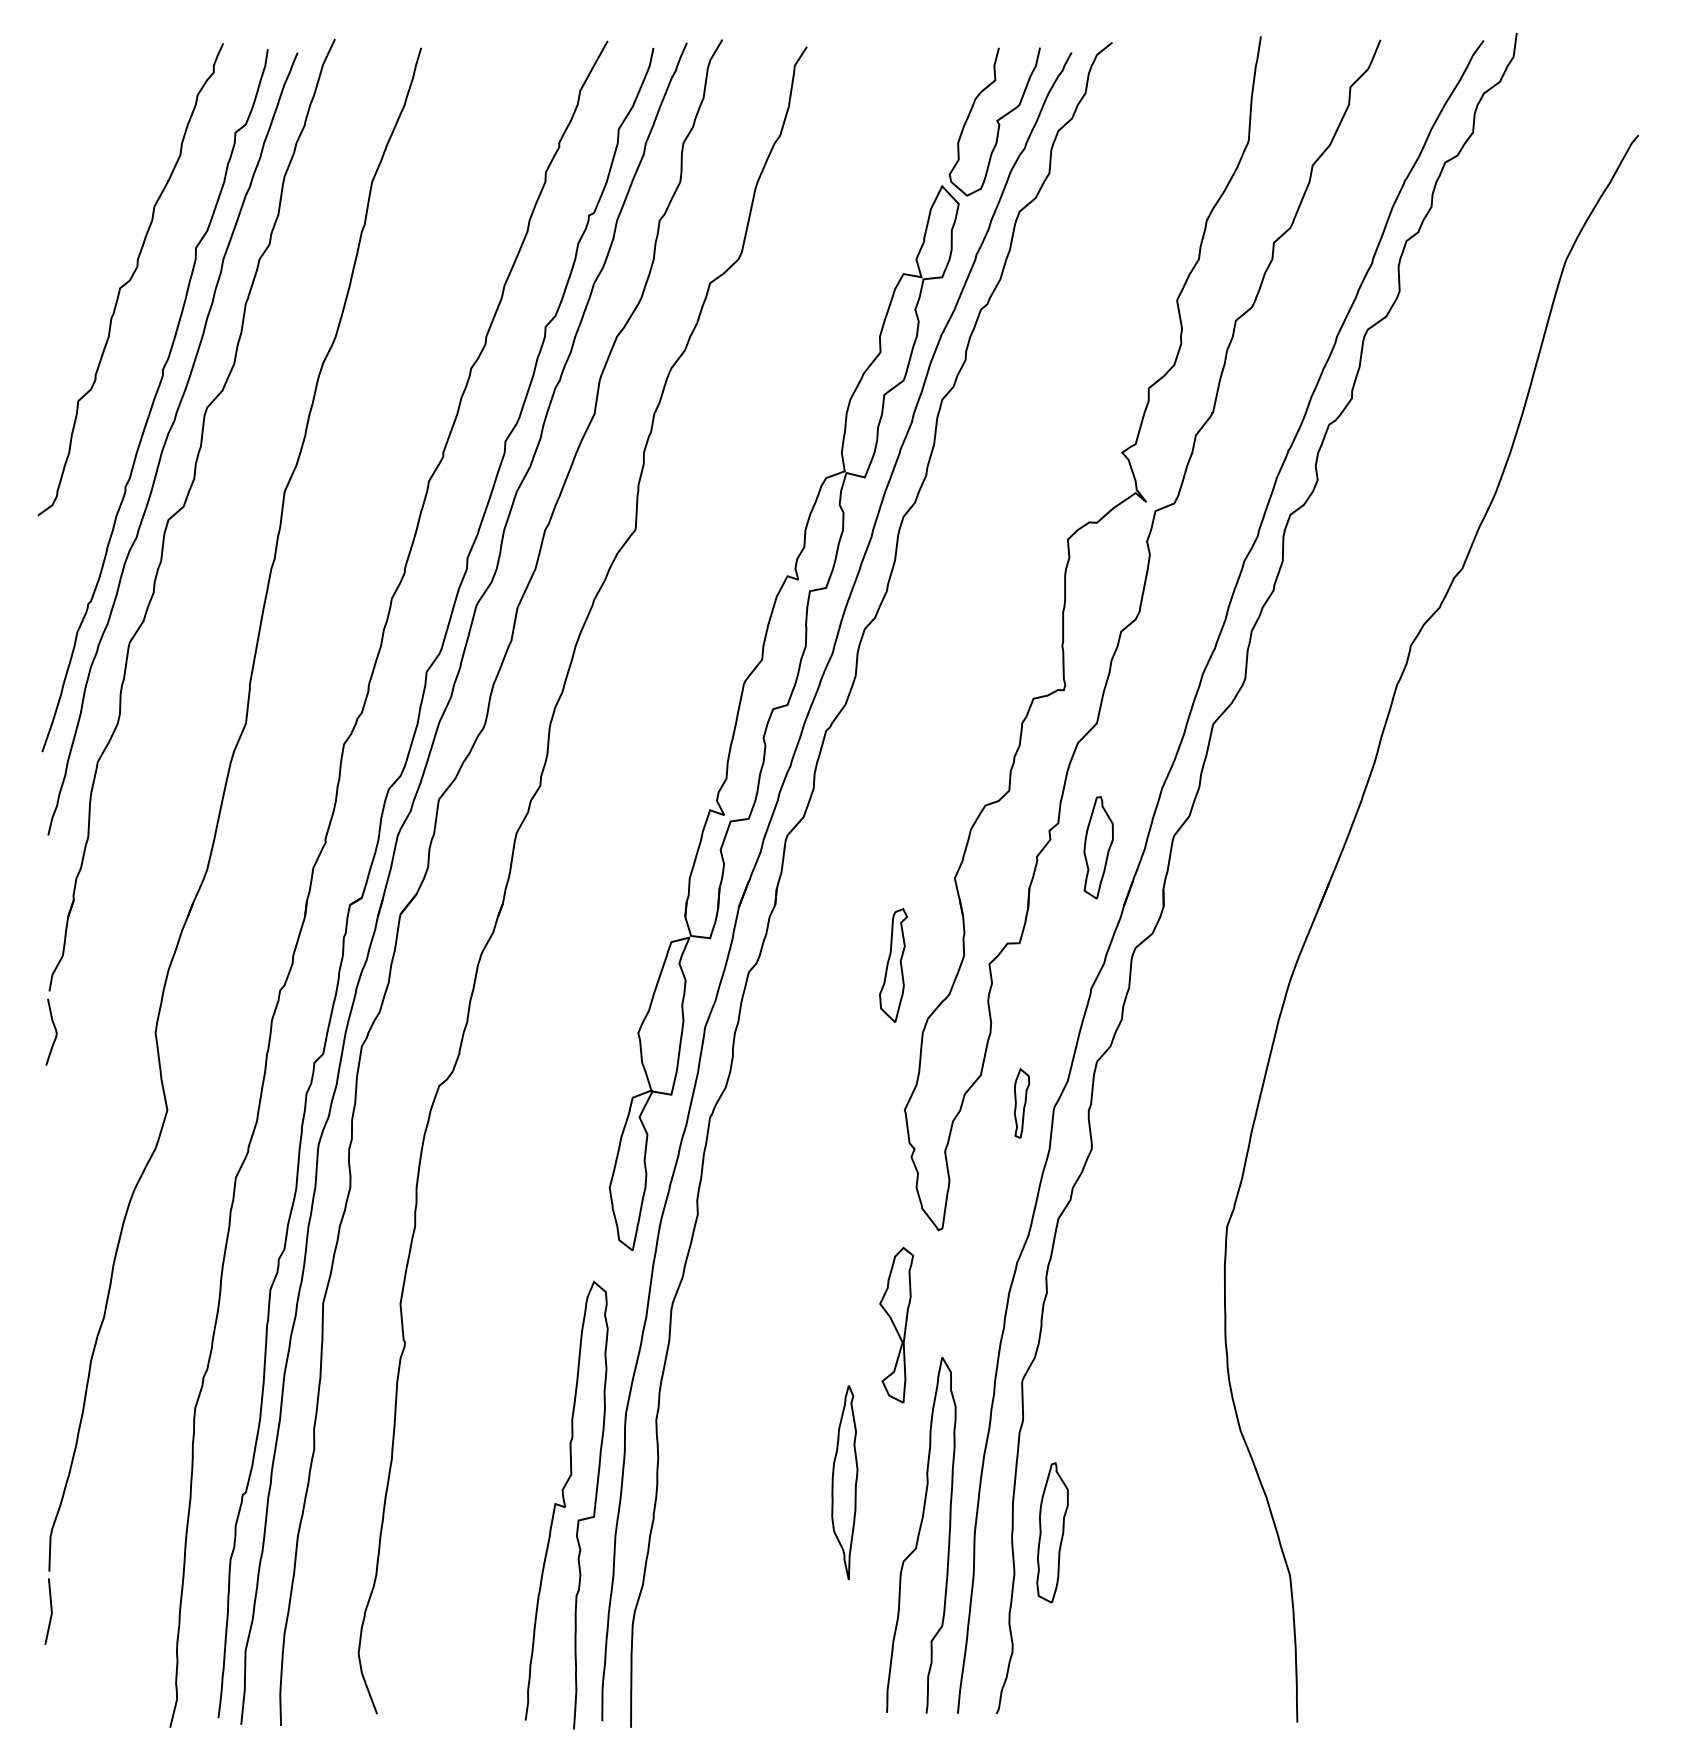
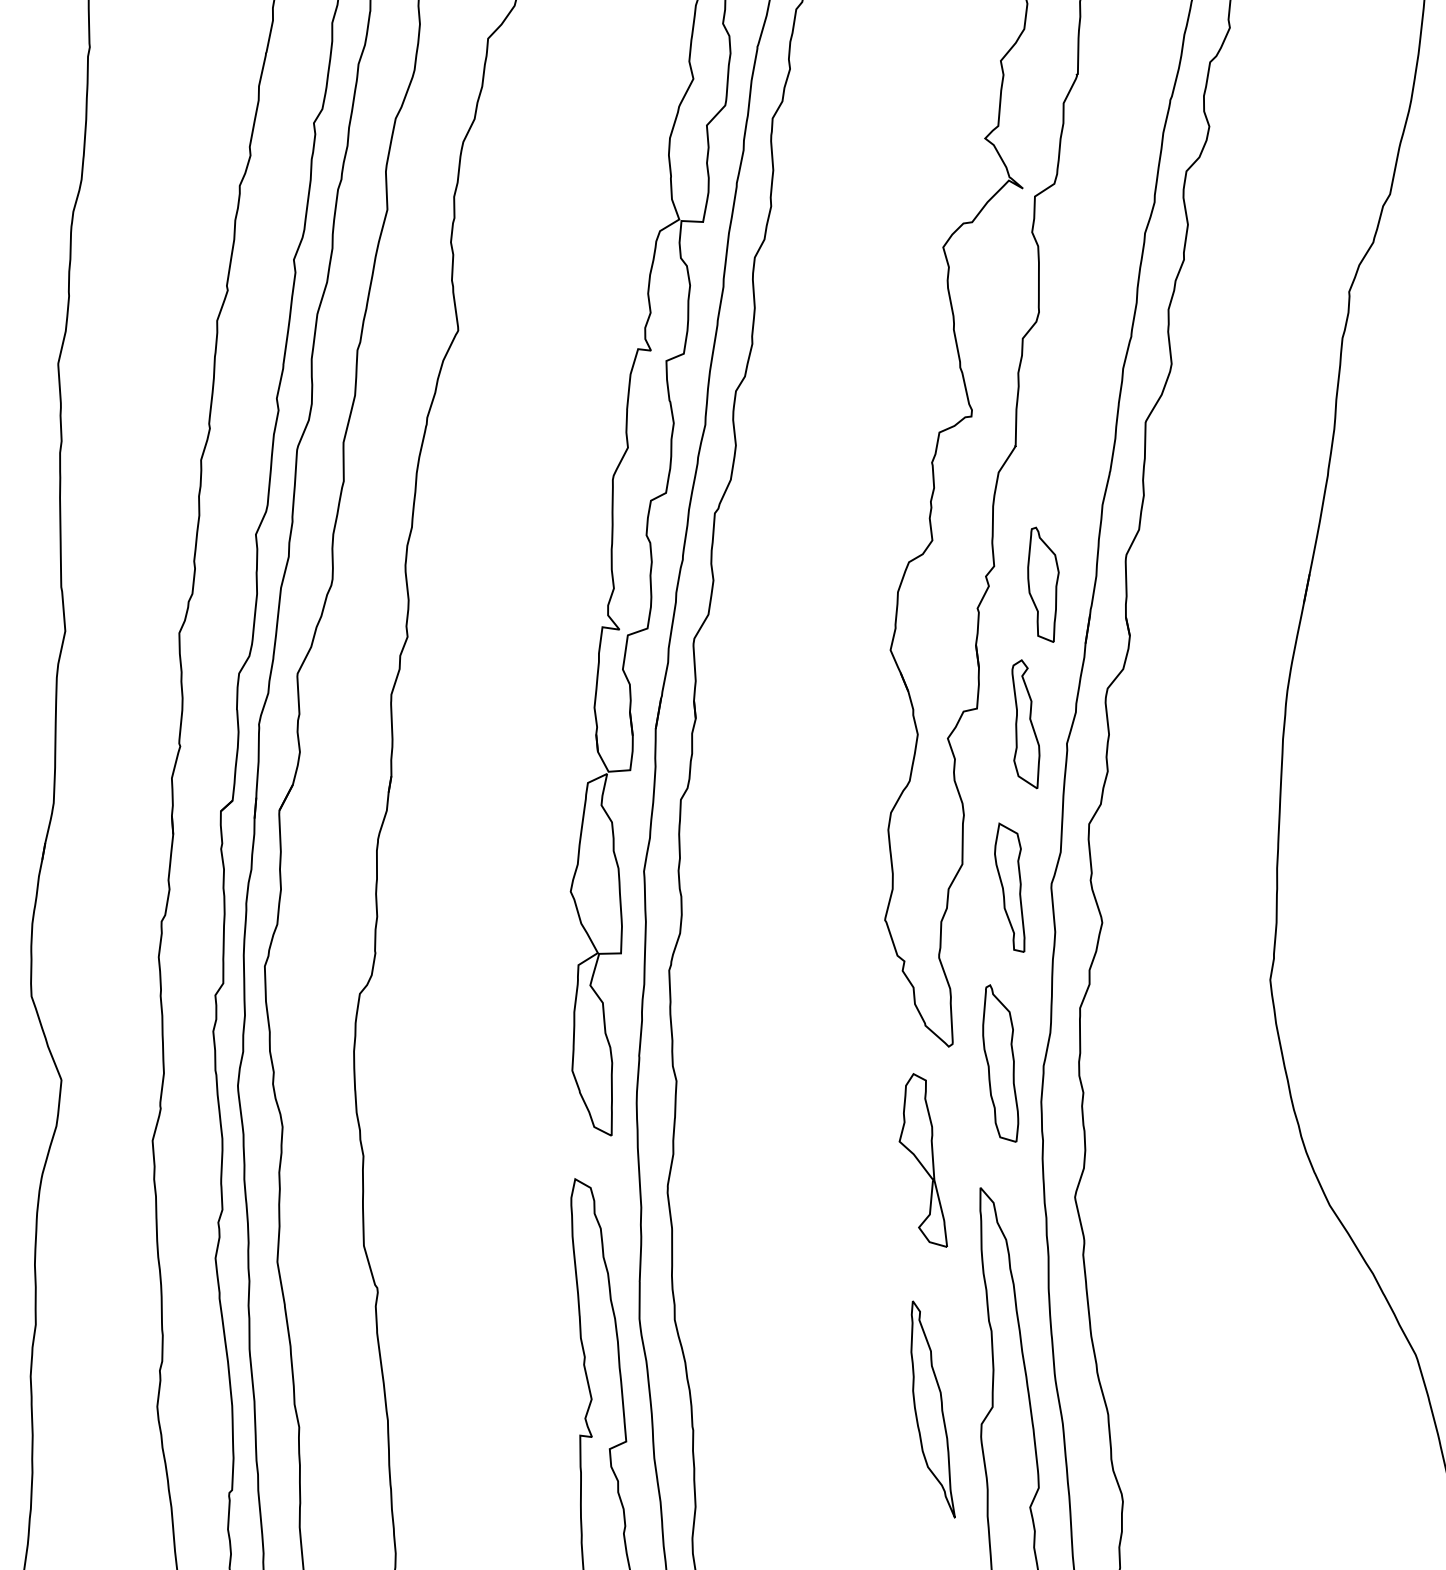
part: (893, 965) -> (1023, 725), moved
part: (1021, 1103) -> (1013, 887), size x1.67
part: (844, 1482) -> (928, 1410), moved
part: (1052, 1532) -> (1001, 1063), moved

